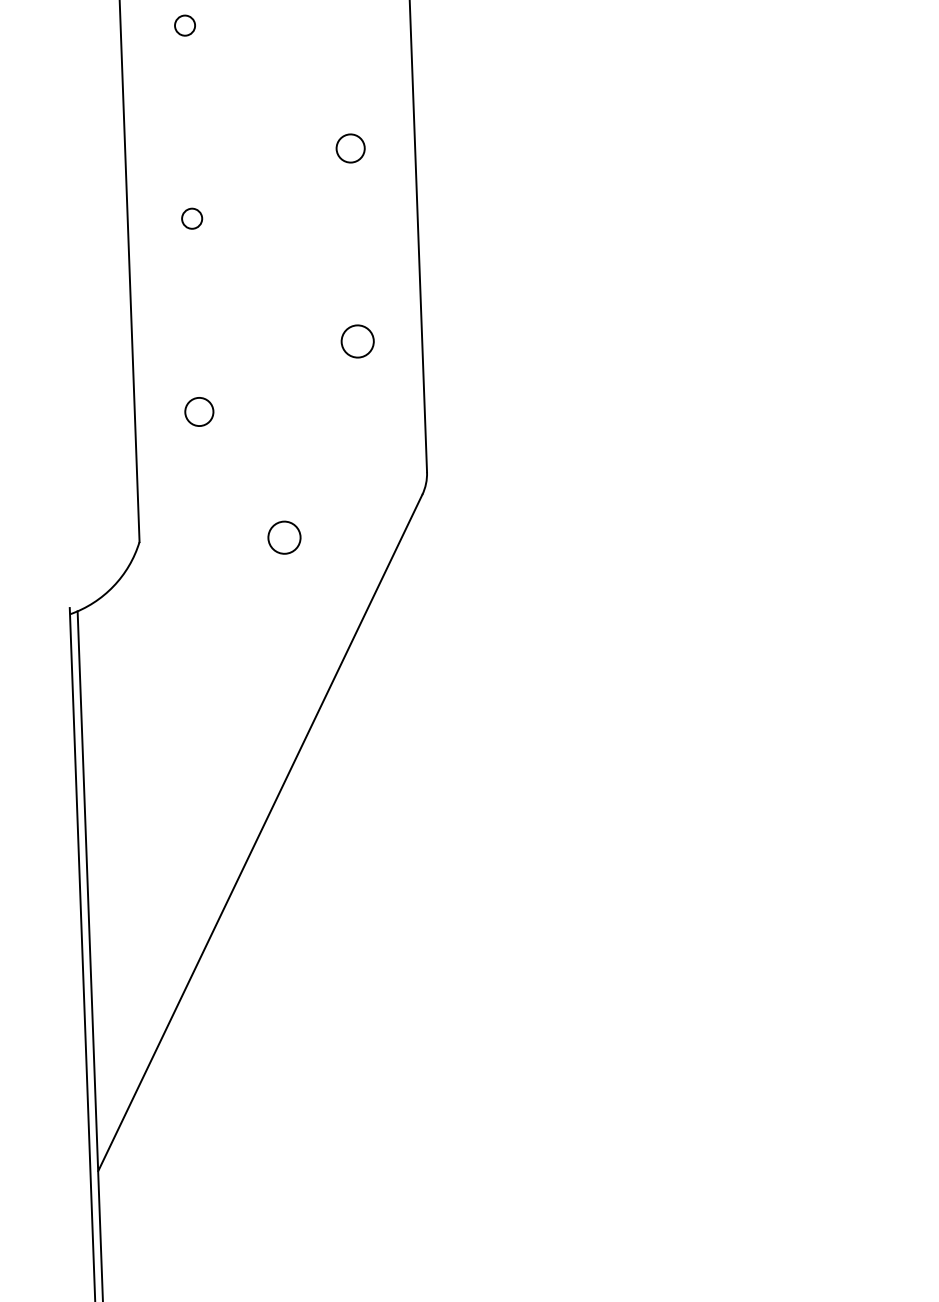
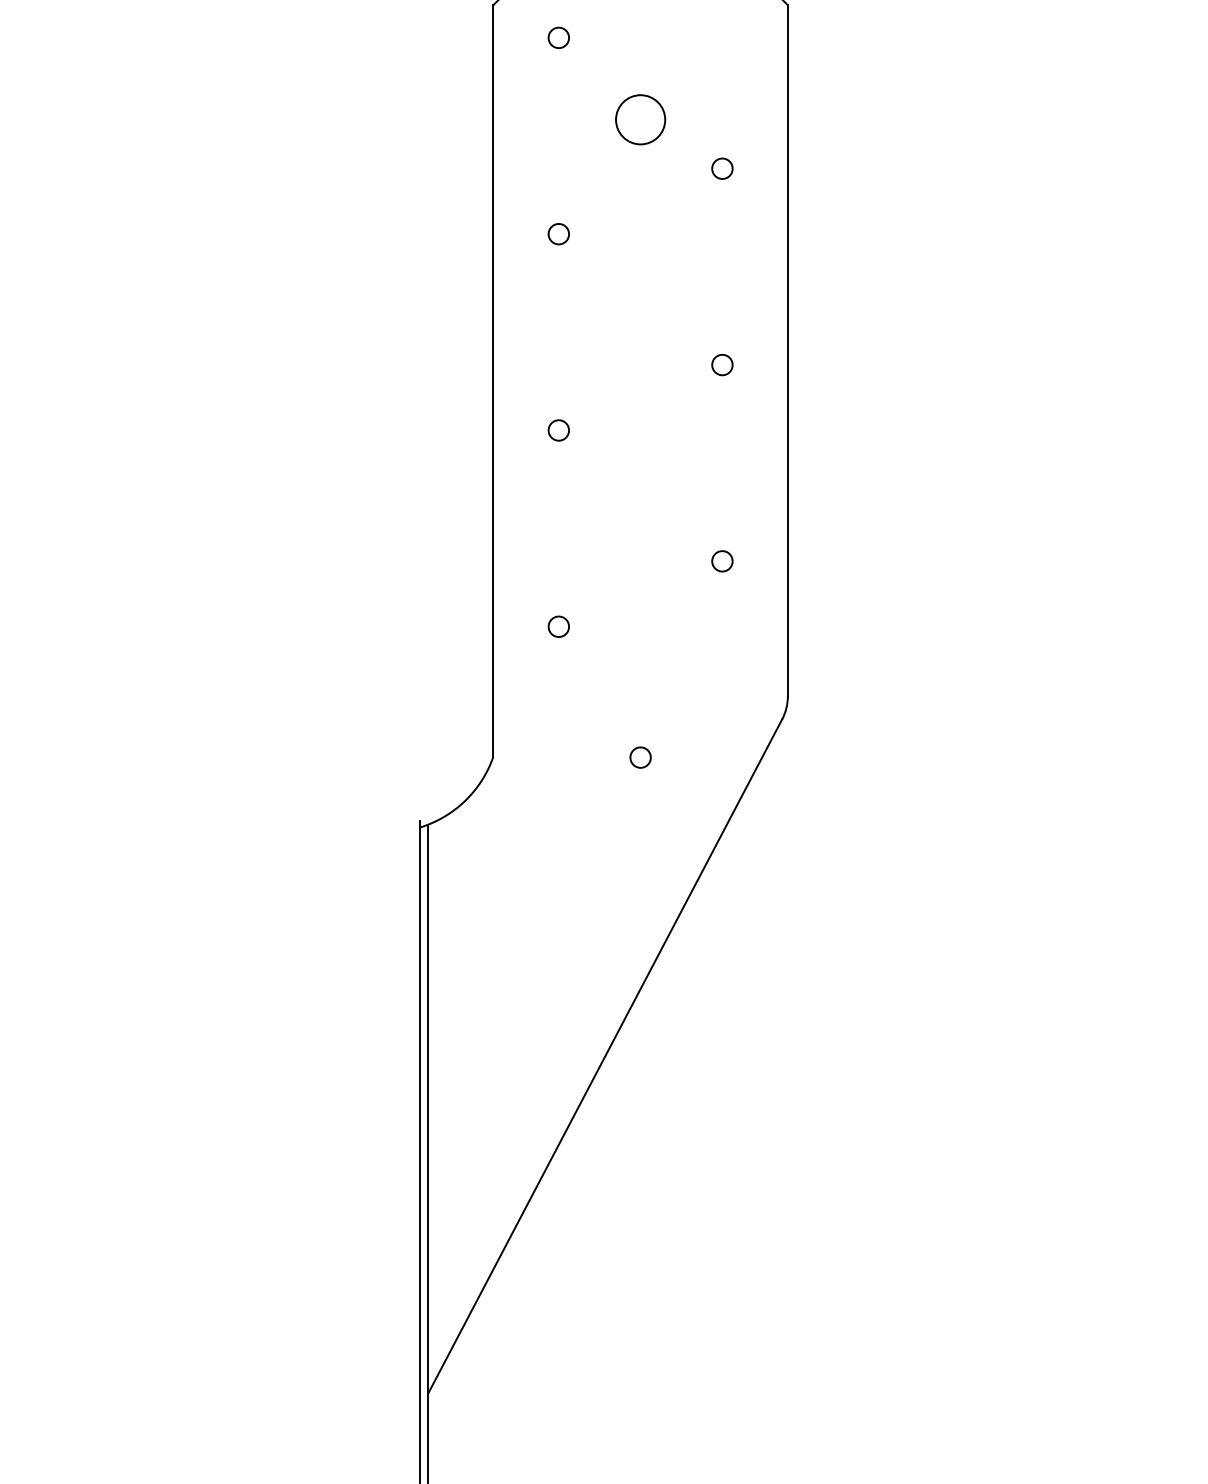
circle: (350, 147) -> (722, 364), size x0.71
circle: (357, 341) -> (722, 561), size x0.62
circle: (198, 411) -> (558, 626), size x0.71
circle: (284, 537) -> (640, 757), size x0.62

